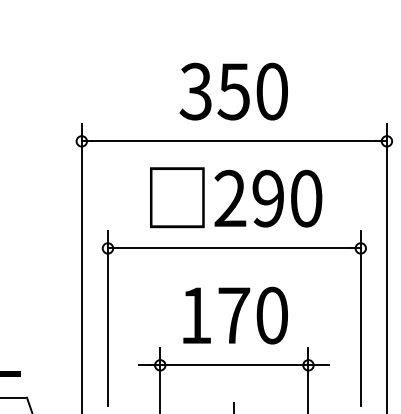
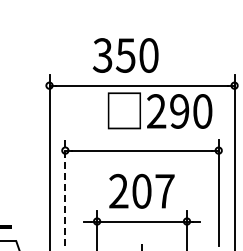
text: (233, 91) -> (125, 55), moved
text: (235, 197) -> (159, 110), moved
text: (233, 314) -> (141, 190), 170 -> 207
line: (108, 317) -> (65, 192), solid -> dashed

